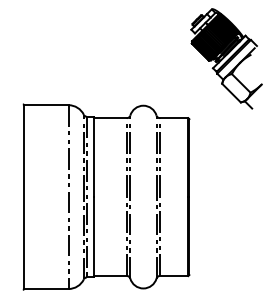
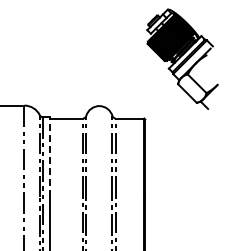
line: (94, 156) -> (50, 156), solid -> dashed

